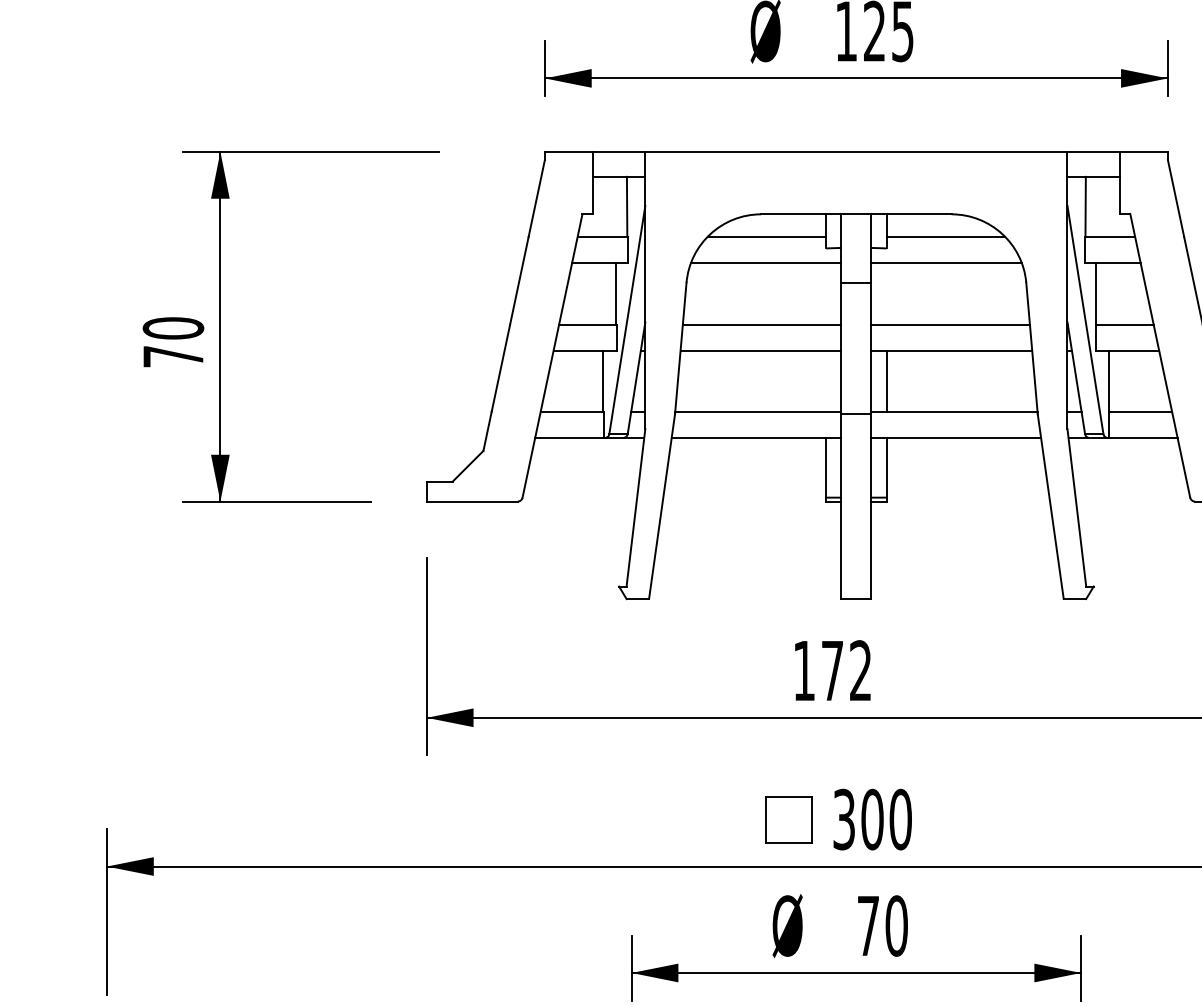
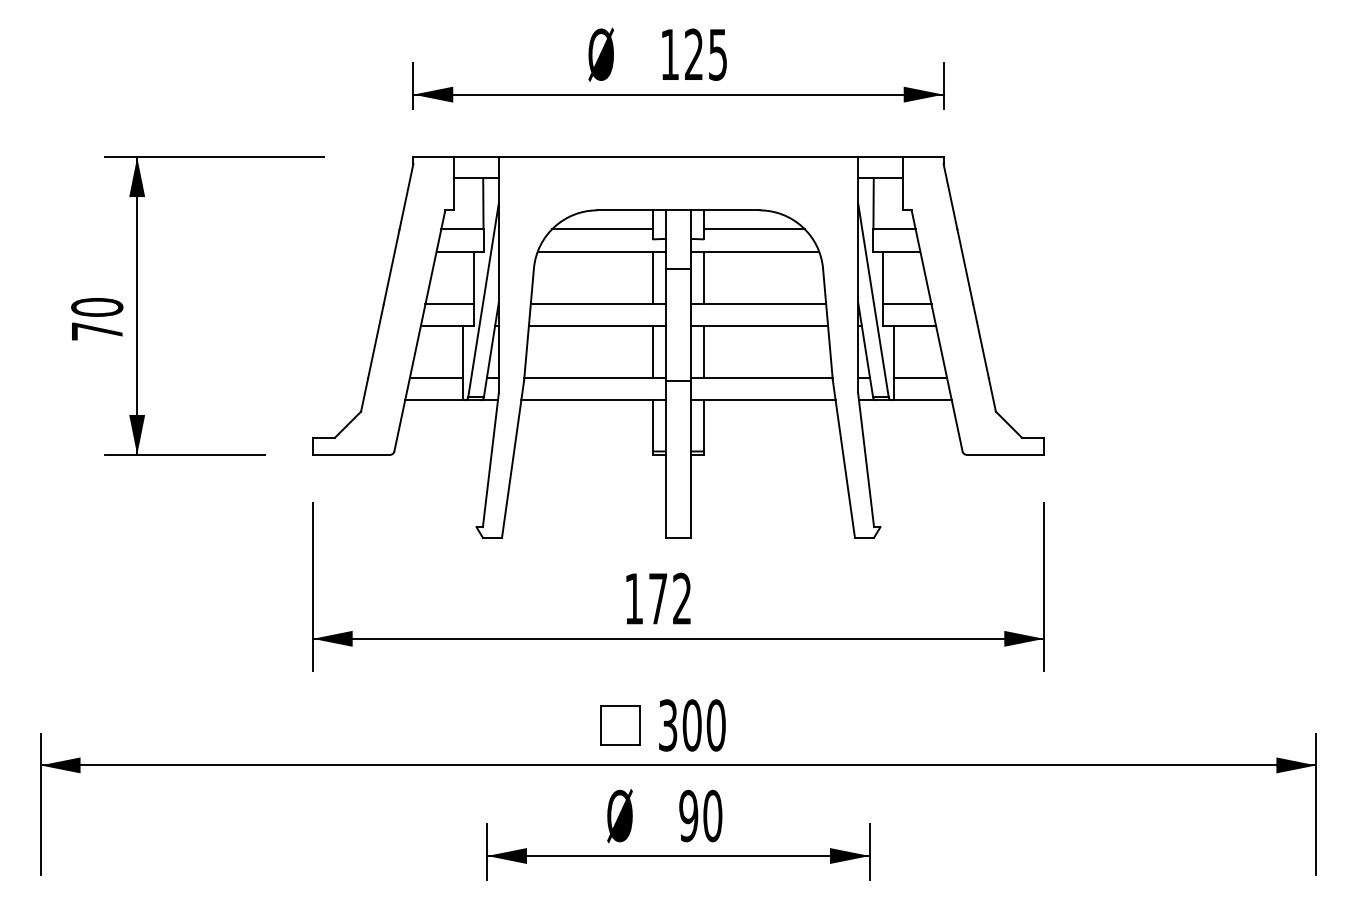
line: (825, 293) -> (652, 277), added
line: (886, 293) -> (704, 277), added
line: (825, 381) -> (652, 352), added
text: (868, 925) -> (688, 815), 70 -> 90

